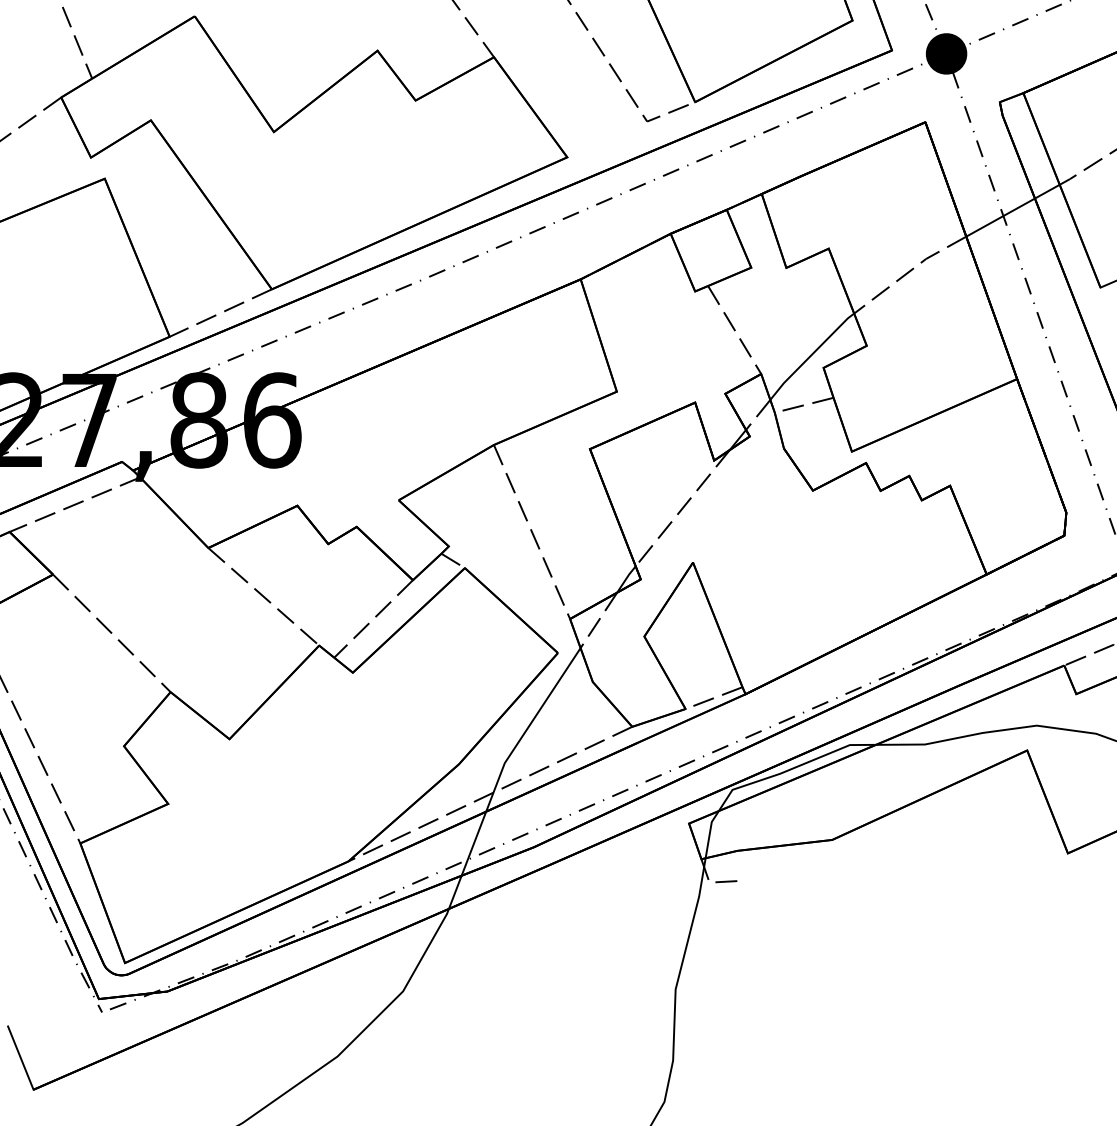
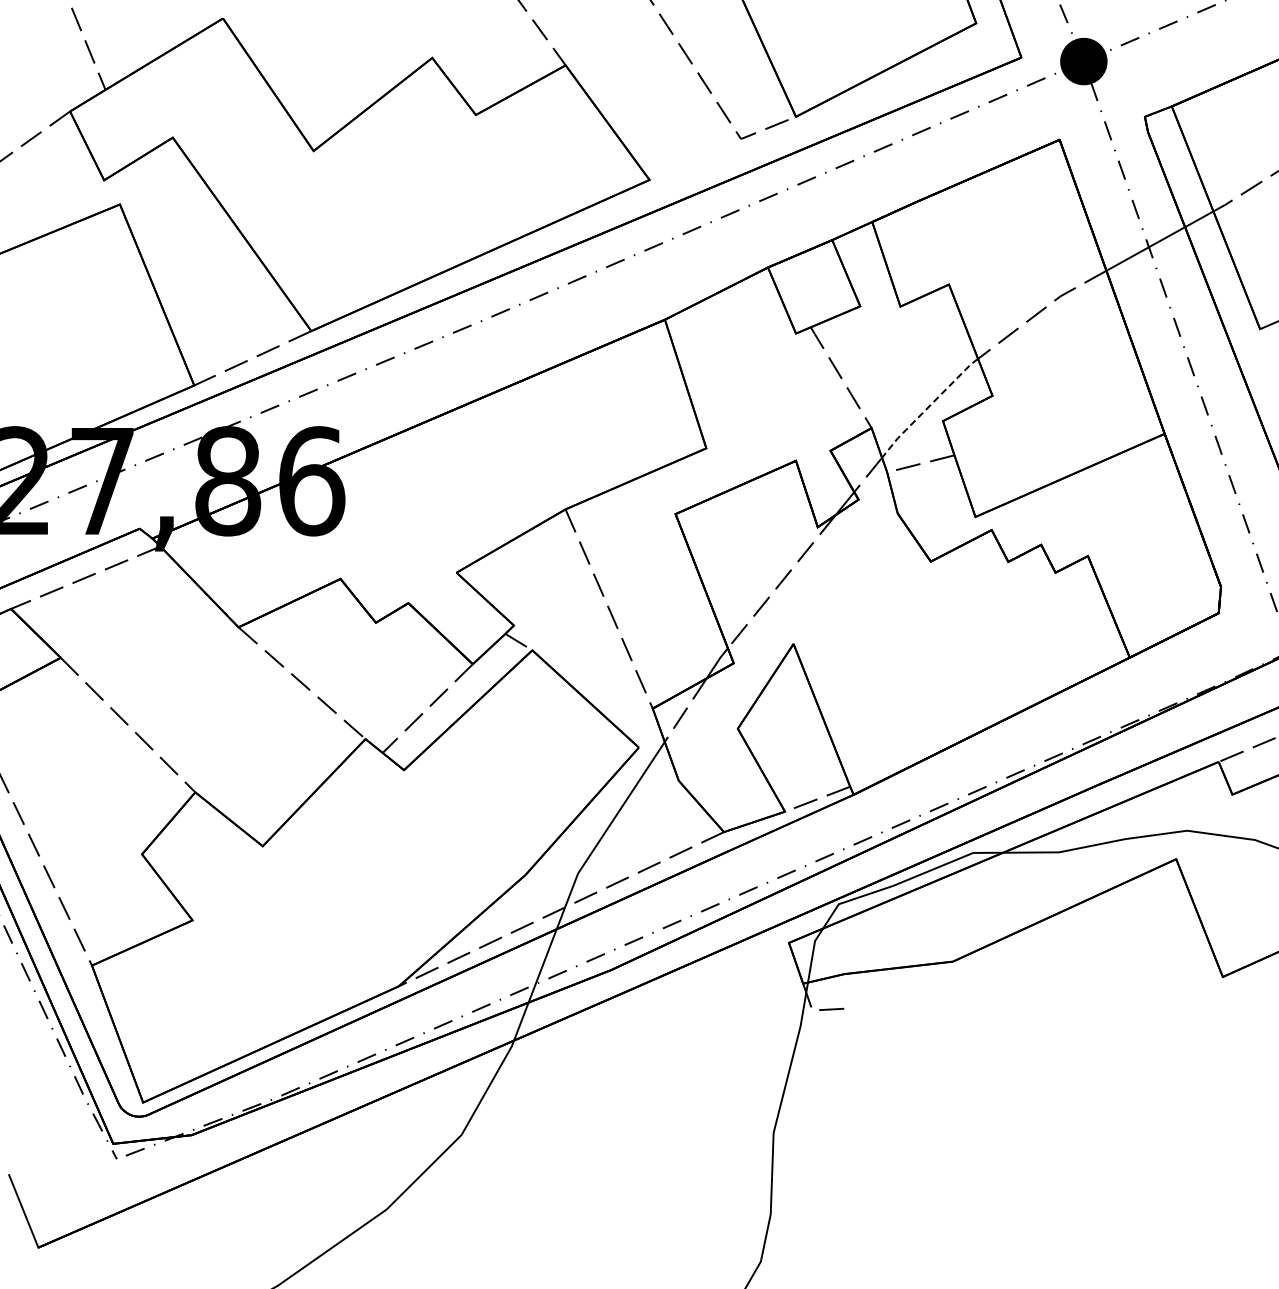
line: (810, 356) -> (928, 407), solid -> dashed

